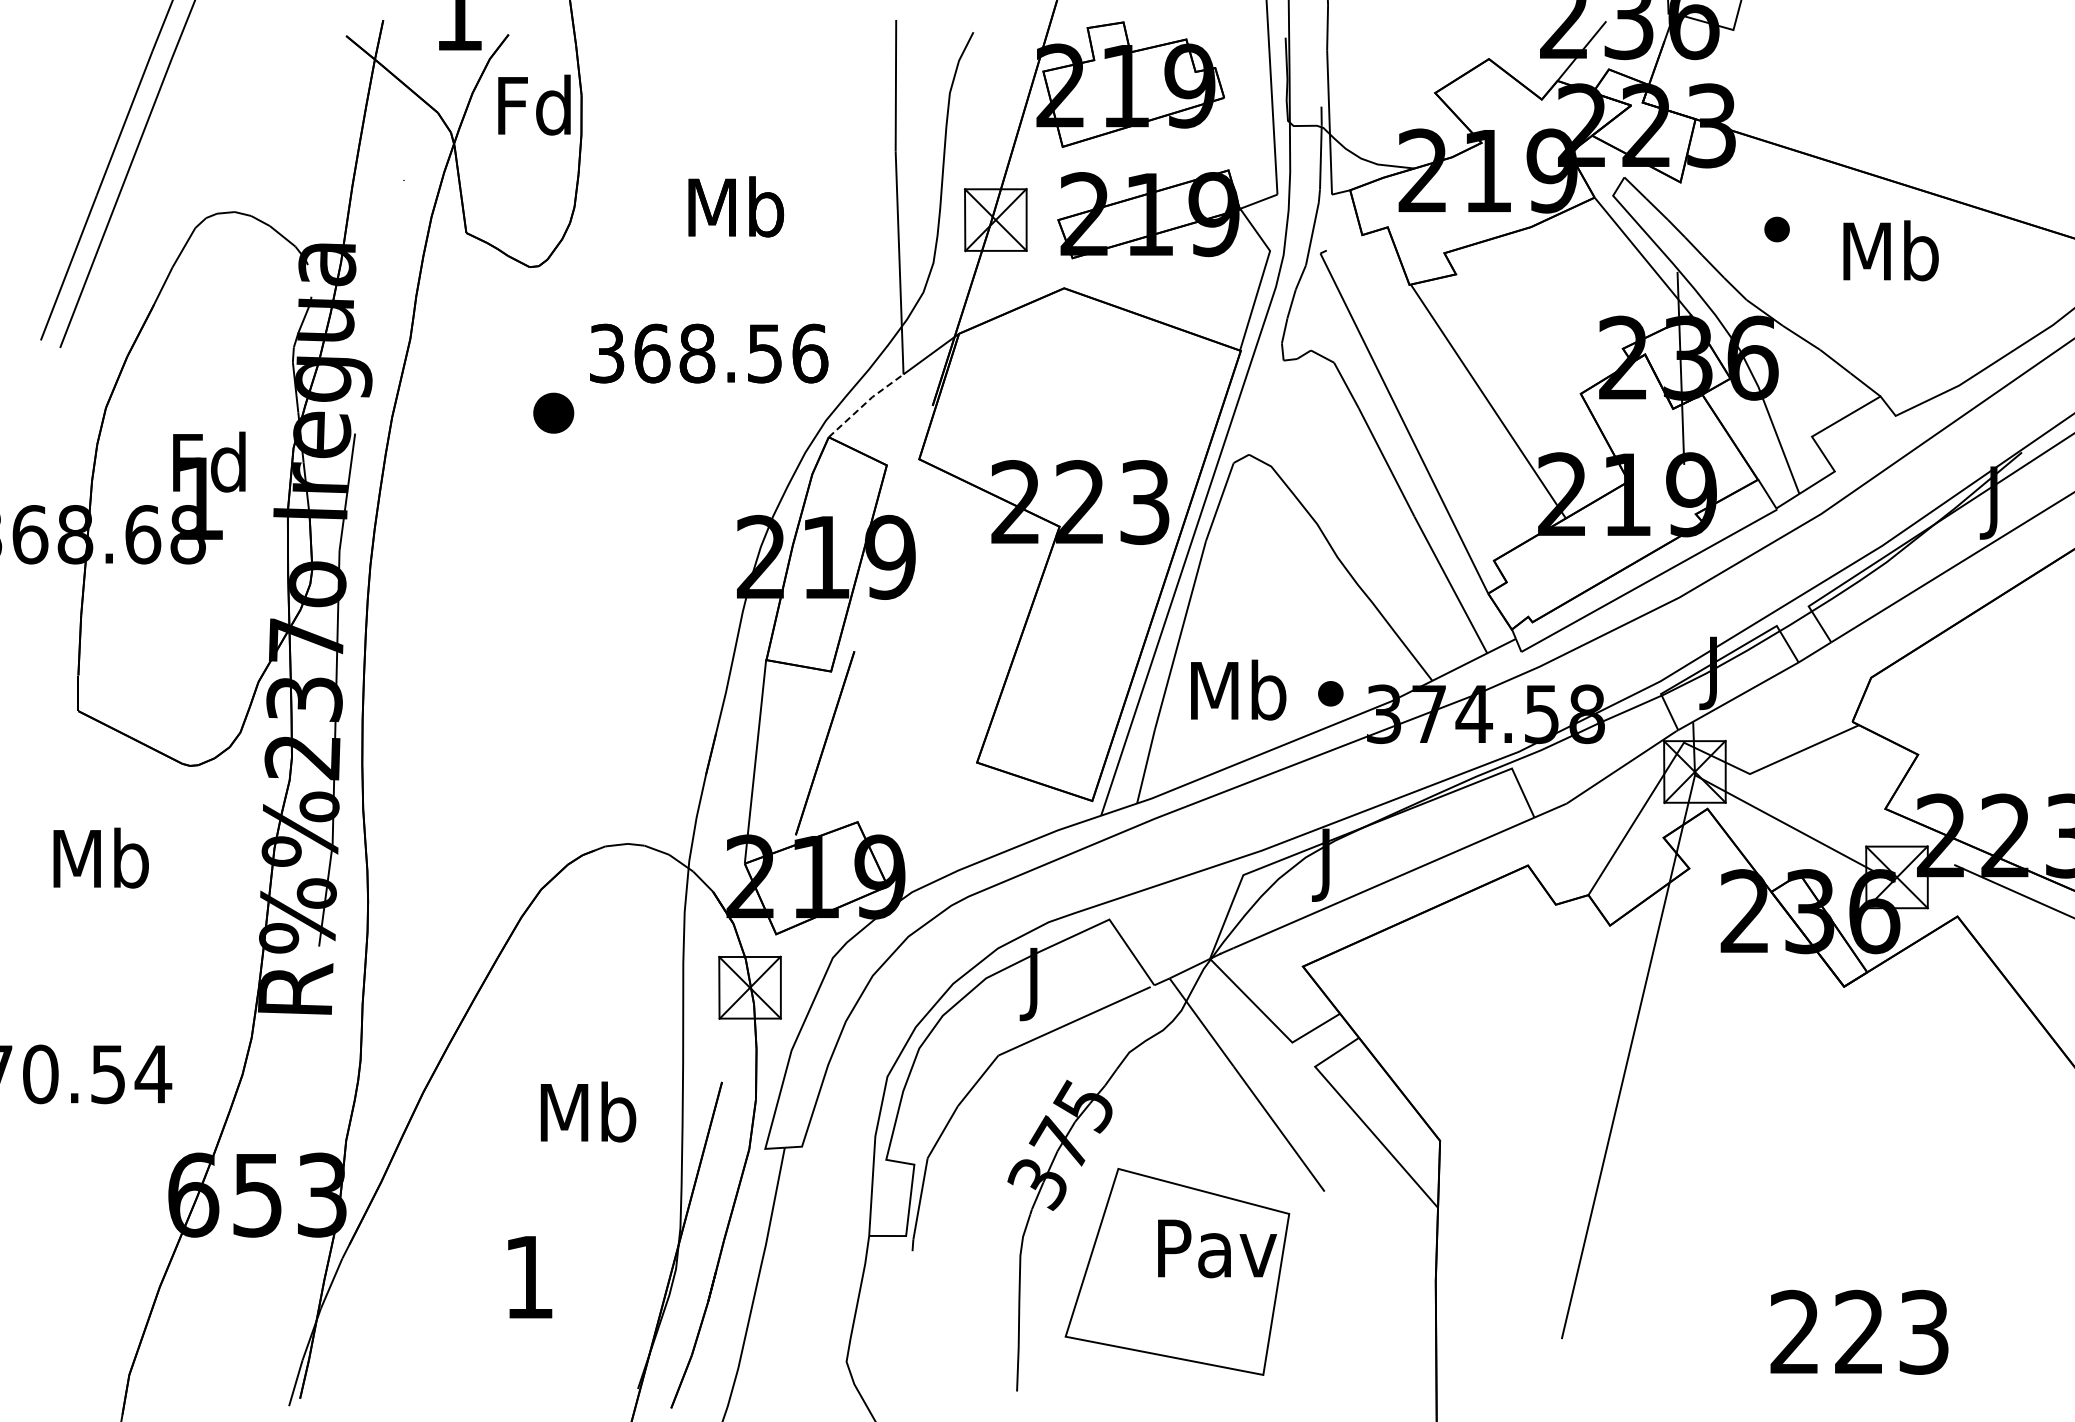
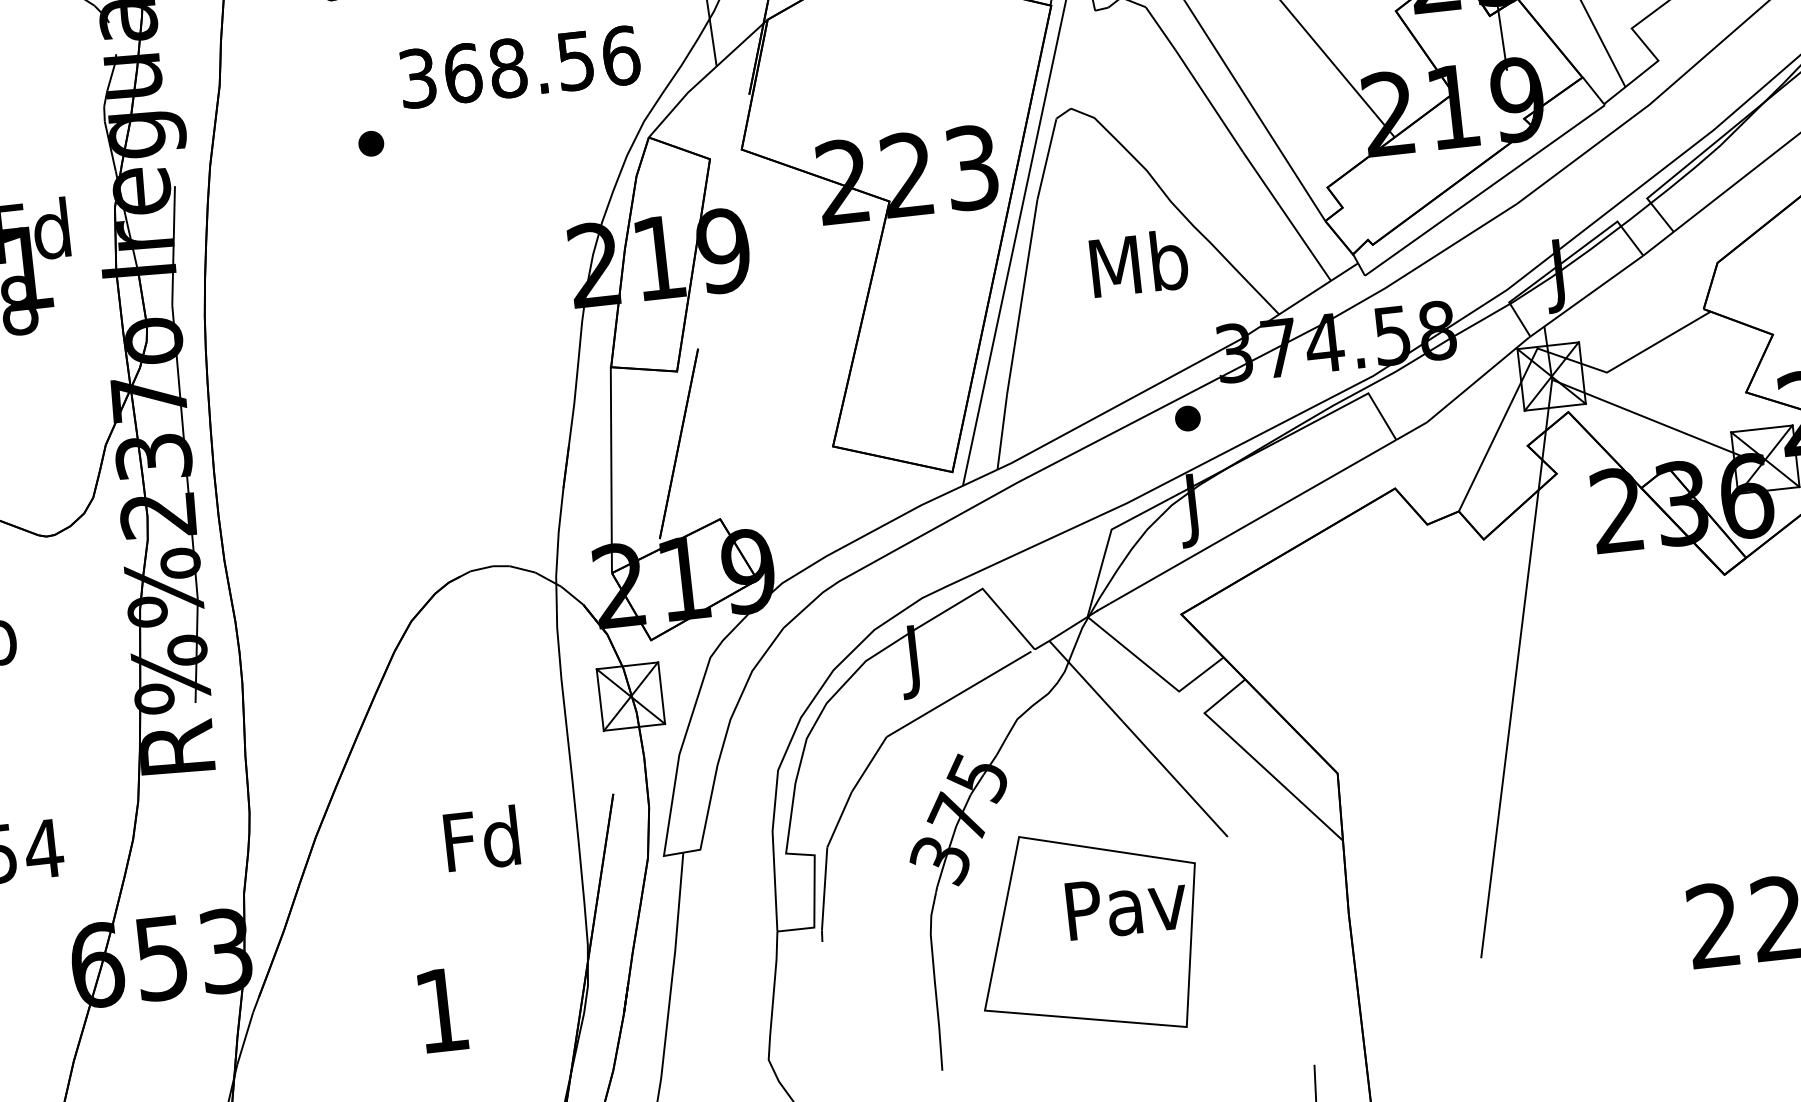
line: (865, 403) -> (681, 99), dashed -> solid
part: (553, 412) -> (370, 143), size x0.62
text: (1238, 689) -> (1139, 262), moved
part: (1330, 693) -> (1187, 418), moved
text: (588, 1111) -> (483, 838), Mb -> Fd

